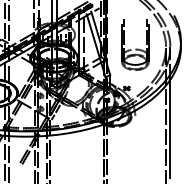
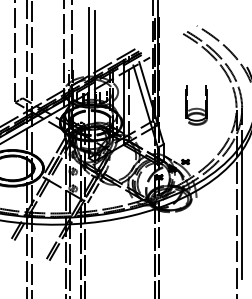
part: (135, 44) -> (196, 104), size x0.6

